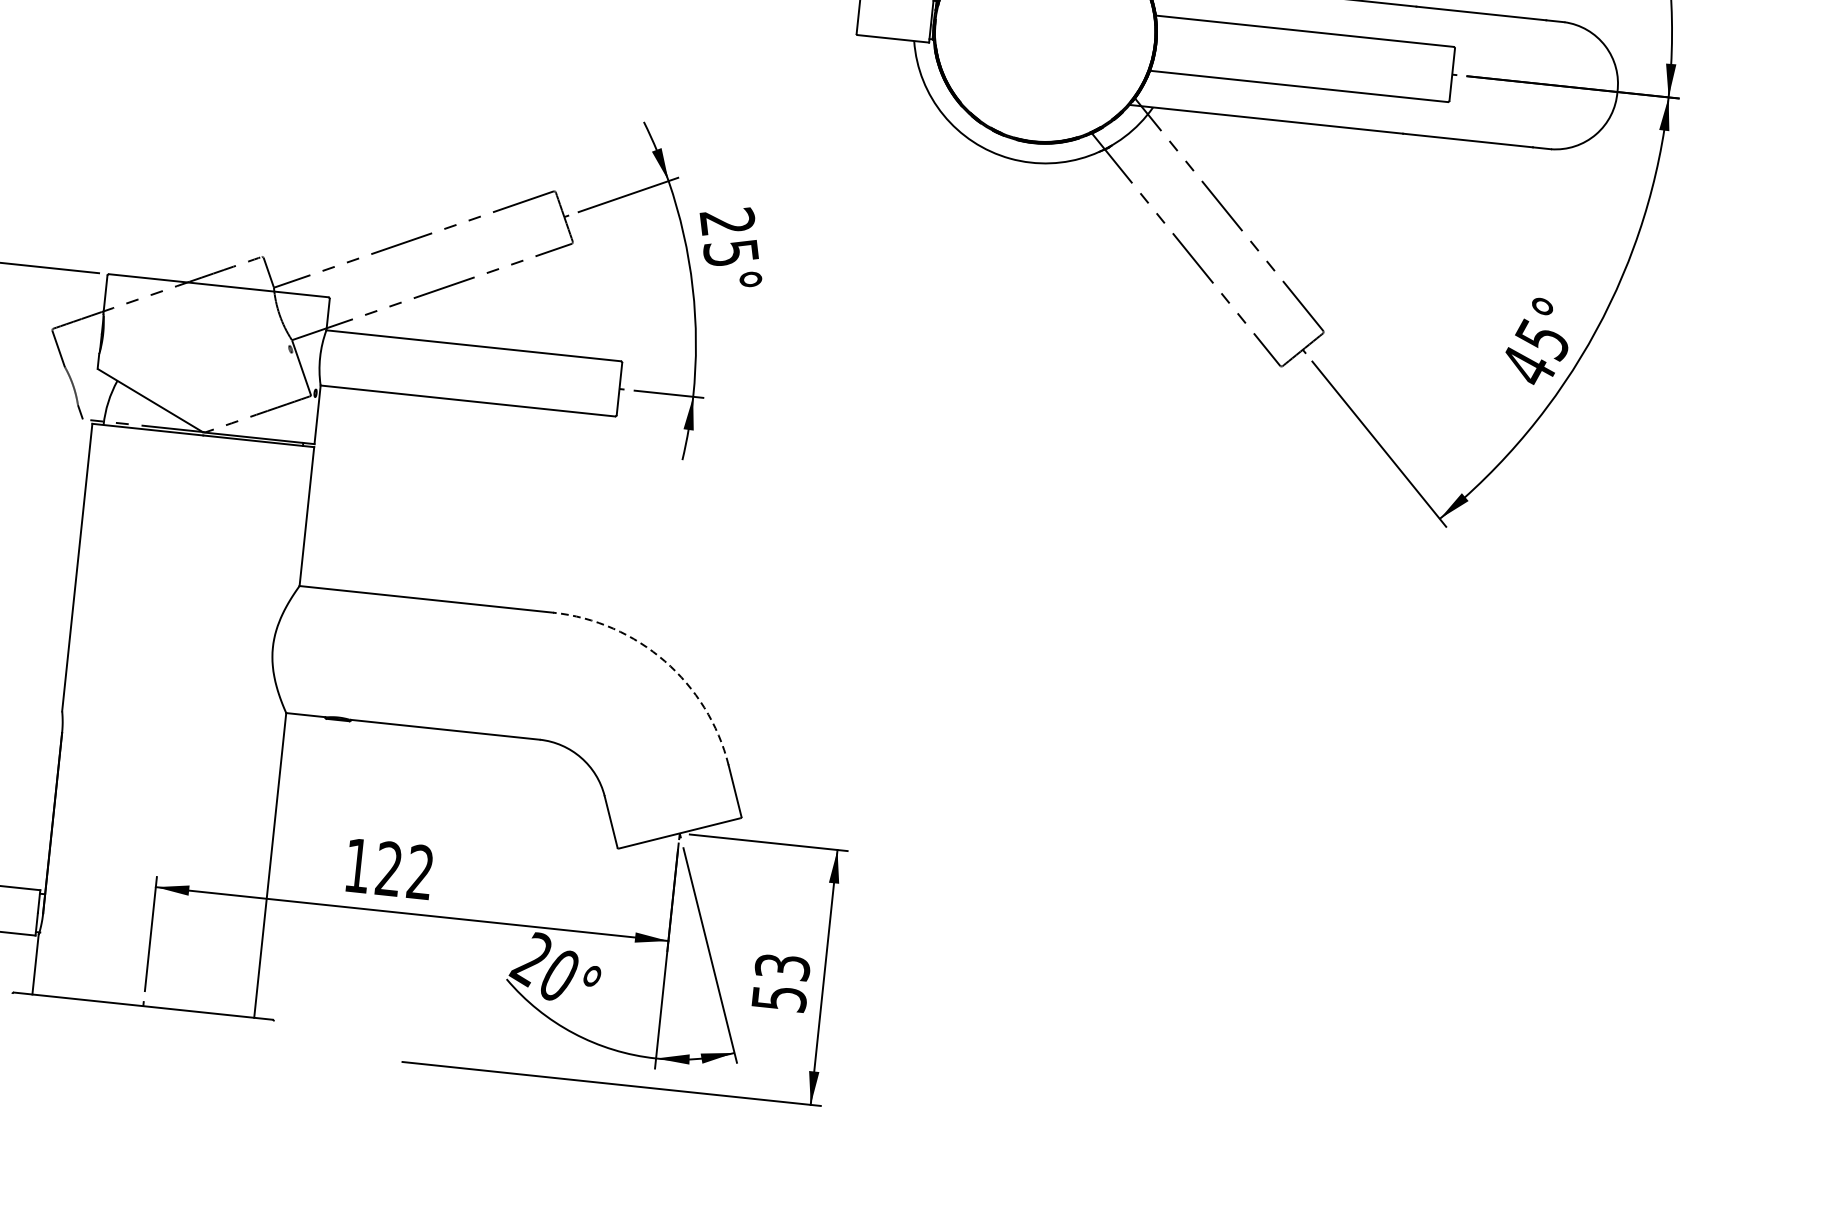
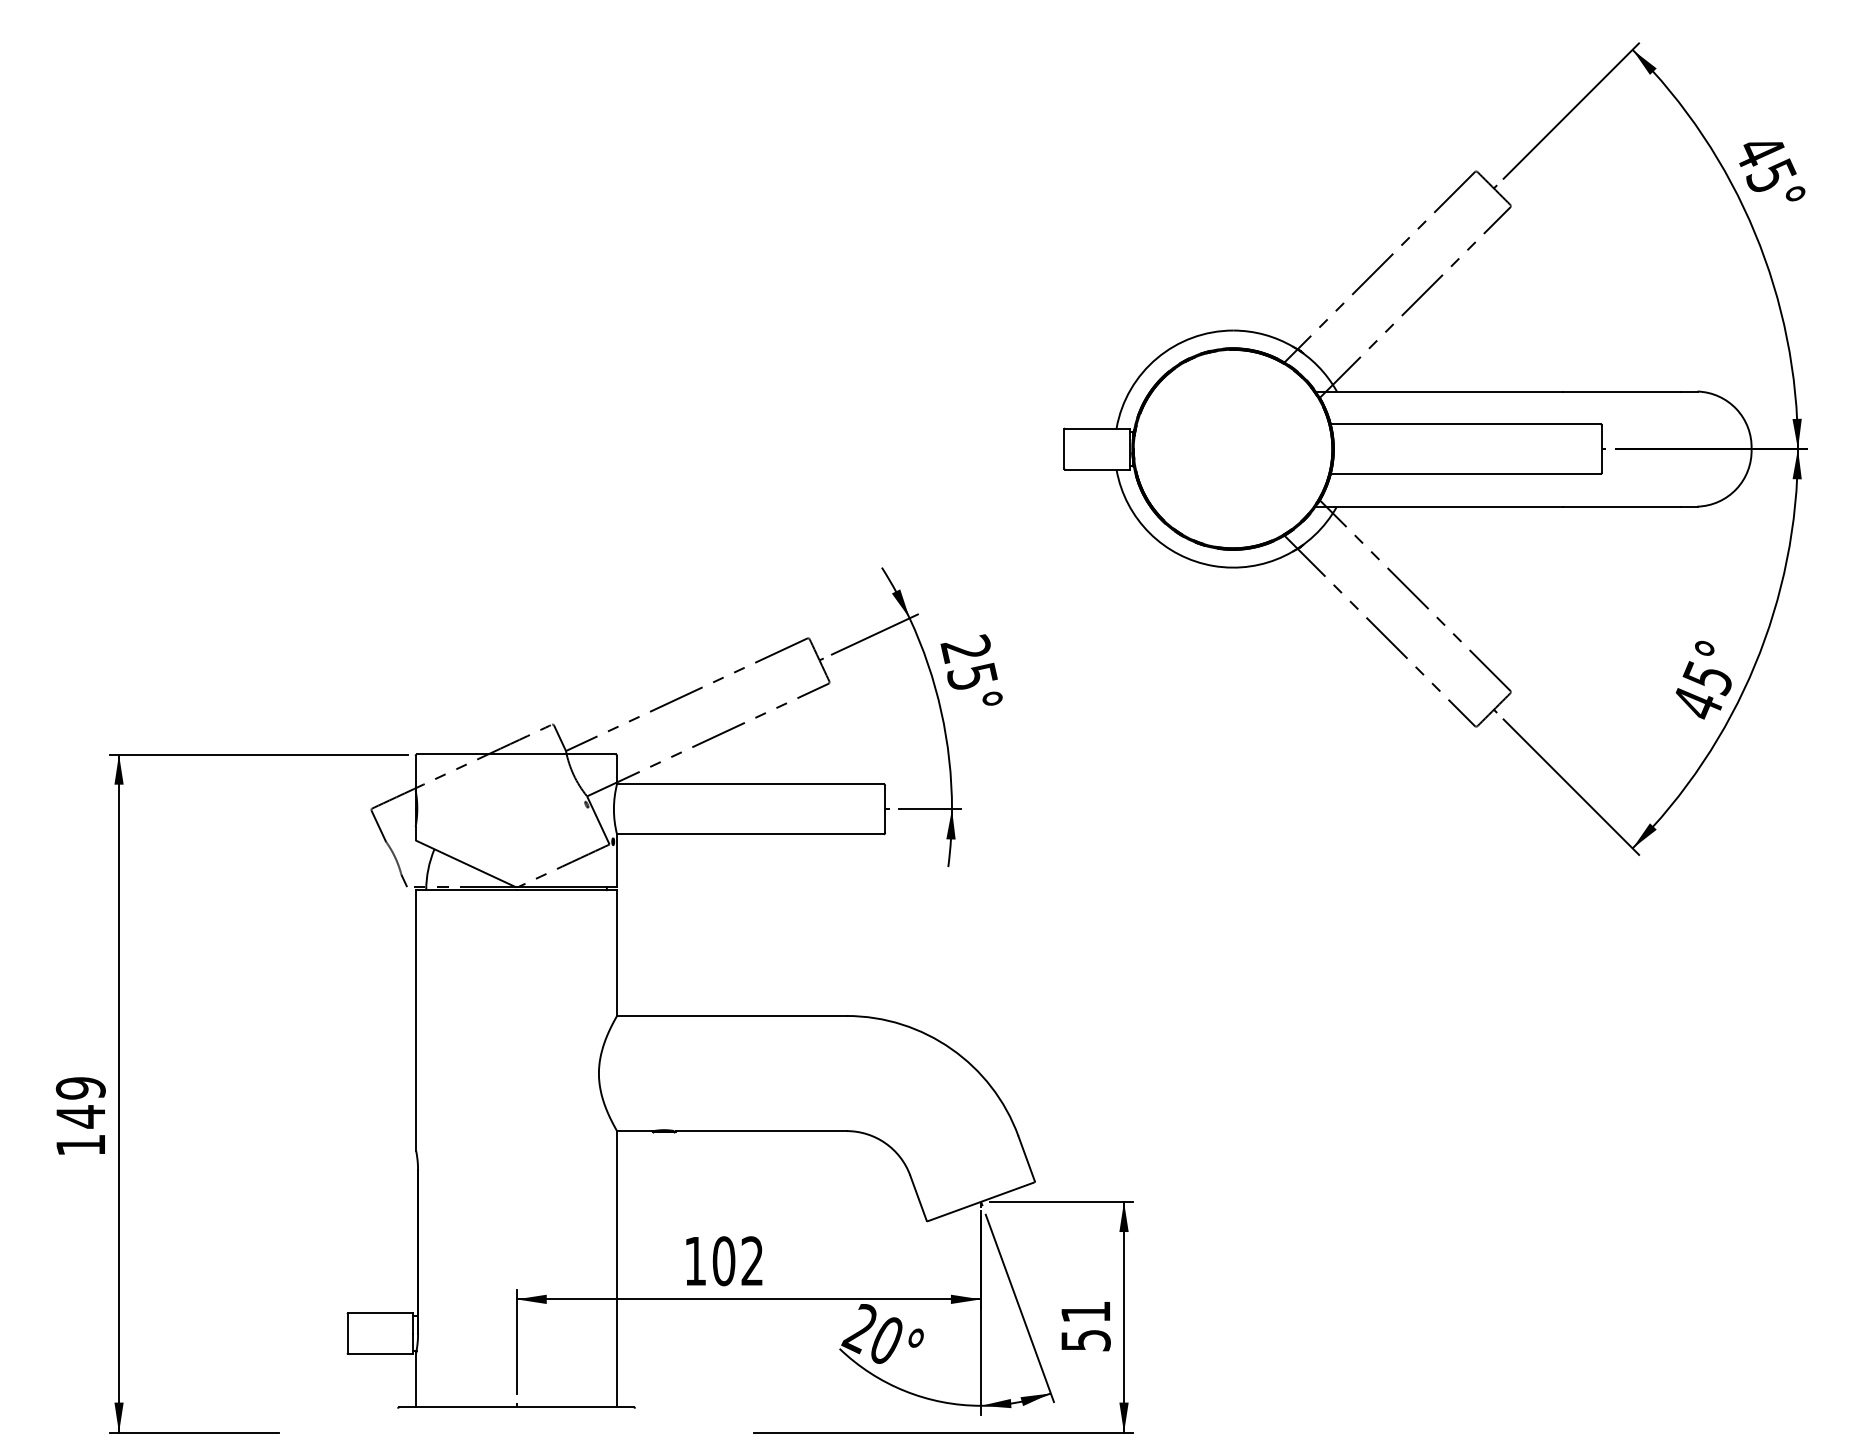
arc: (664, 661) -> (951, 1049), dashed -> solid
text: (388, 869) -> (723, 1261), 122 -> 102
text: (782, 966) -> (1085, 1311), 53 -> 51

